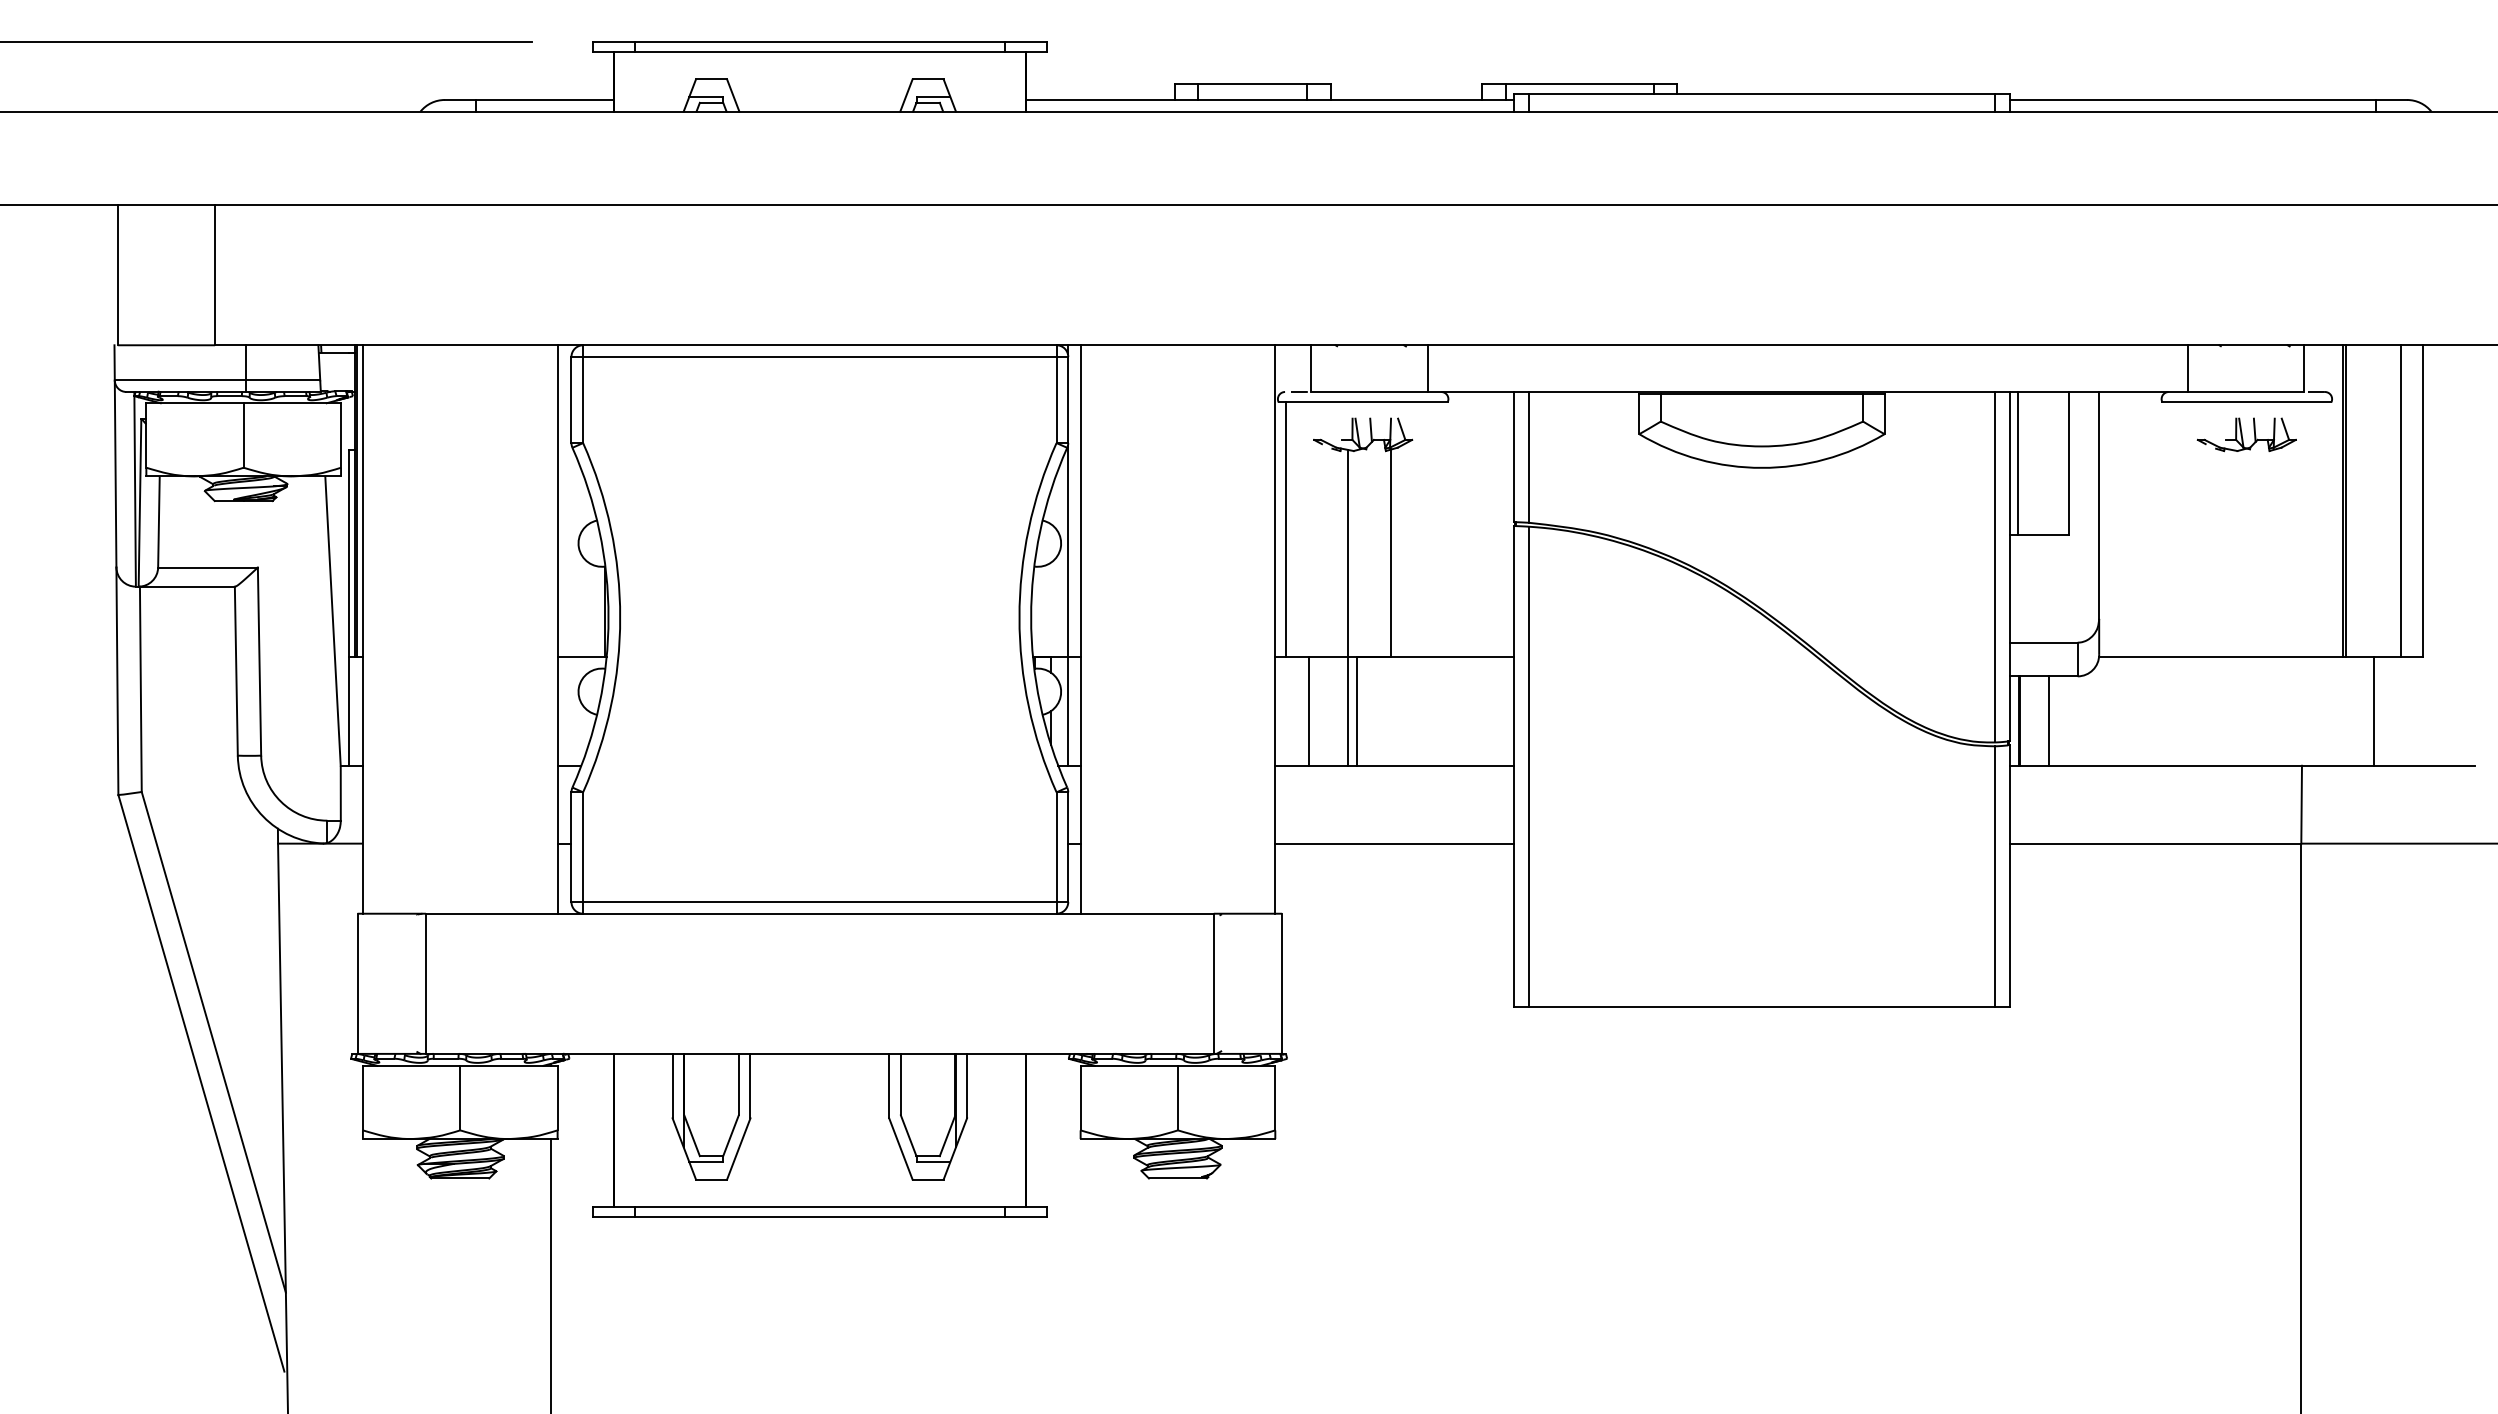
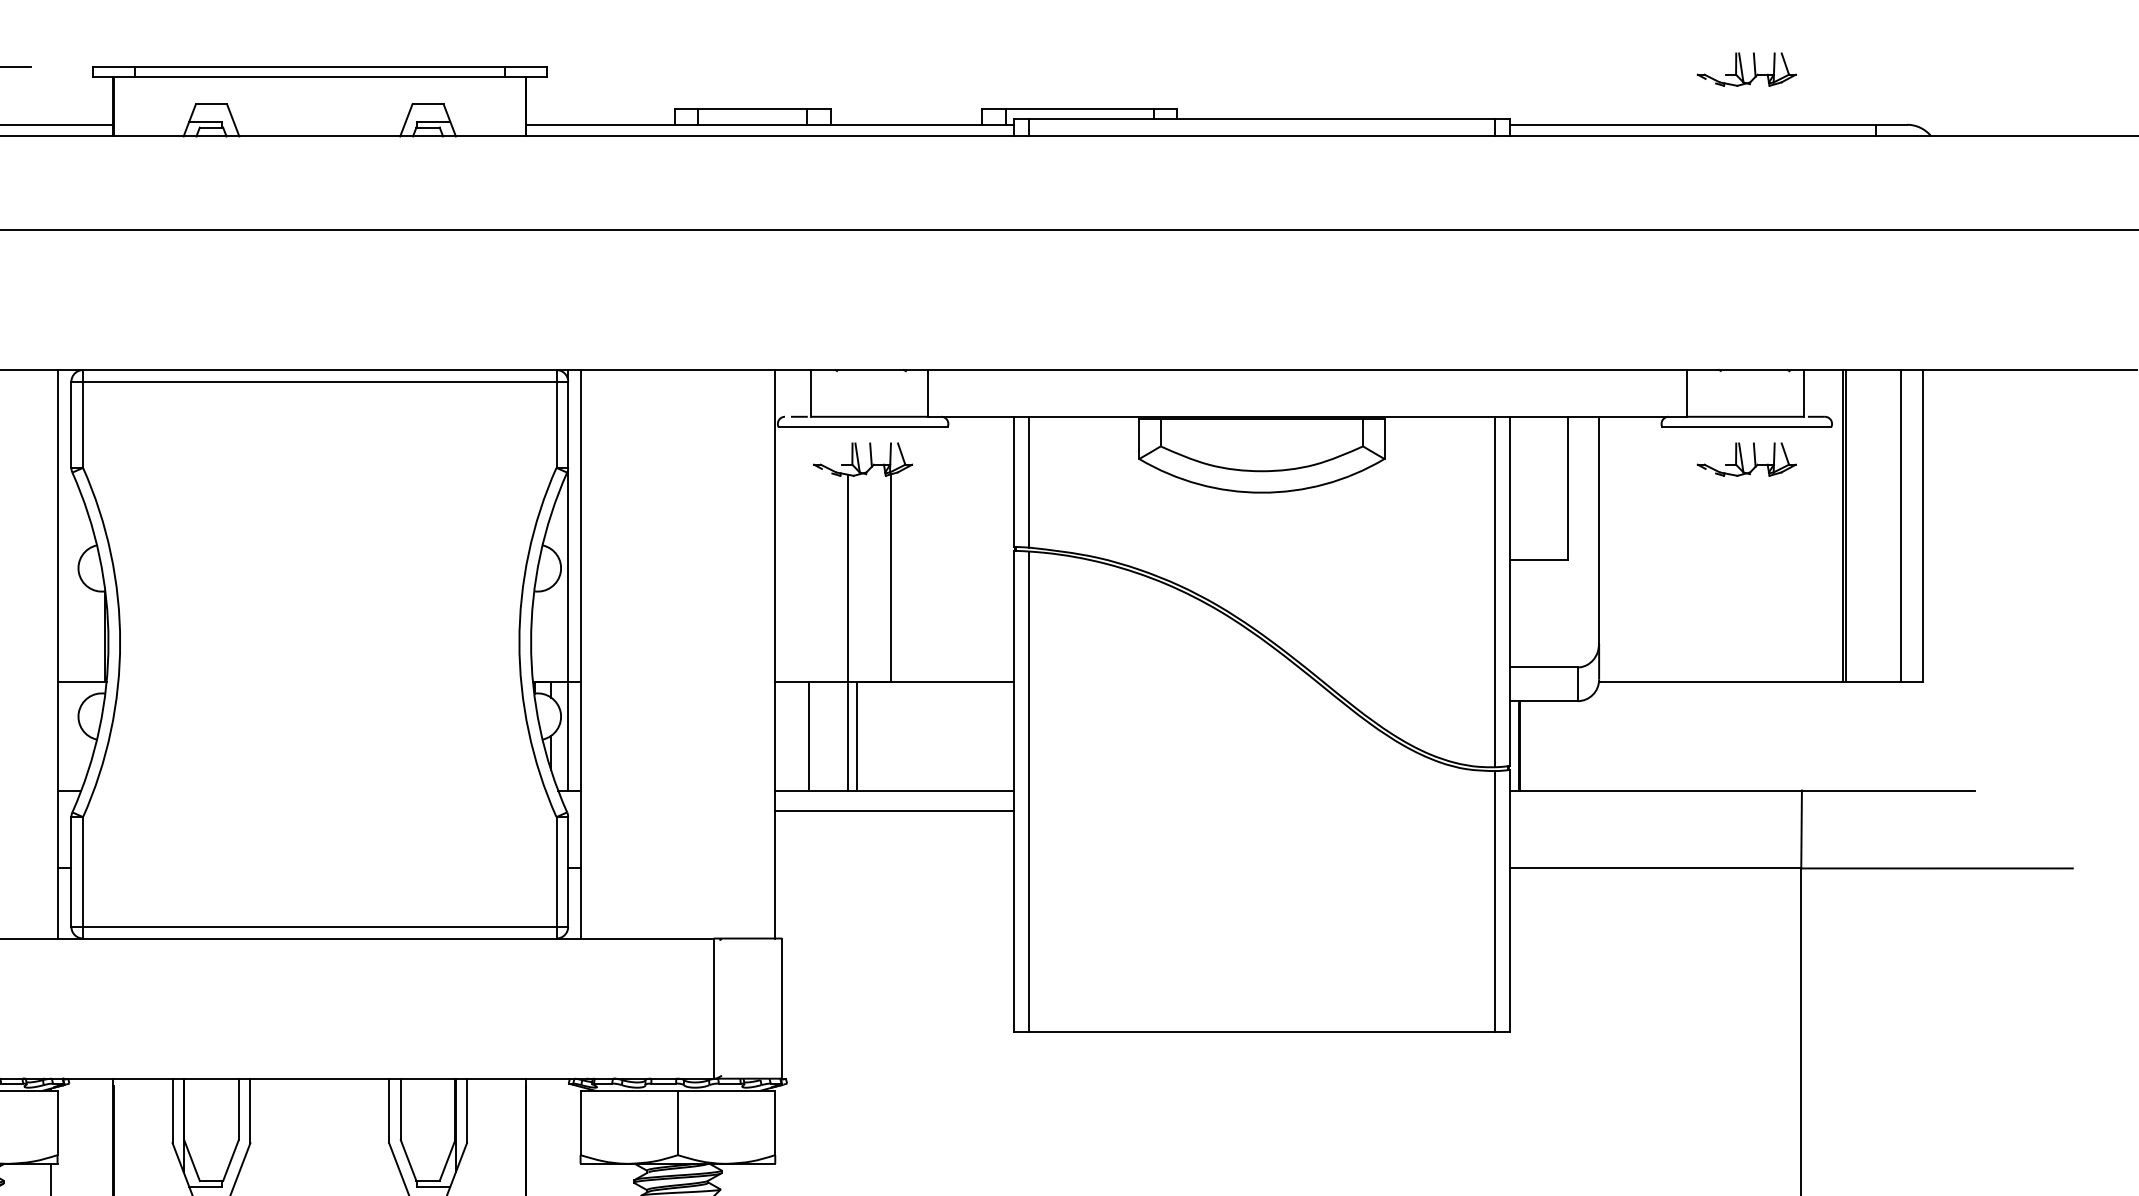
part: (2246, 44) -> (1746, 69), added
line: (2018, 463) -> (1518, 488), removed
line: (1285, 529) -> (785, 554), removed
line: (2374, 710) -> (1874, 735), removed
line: (2048, 720) -> (1548, 745), removed
line: (1394, 843) -> (894, 811), moved

